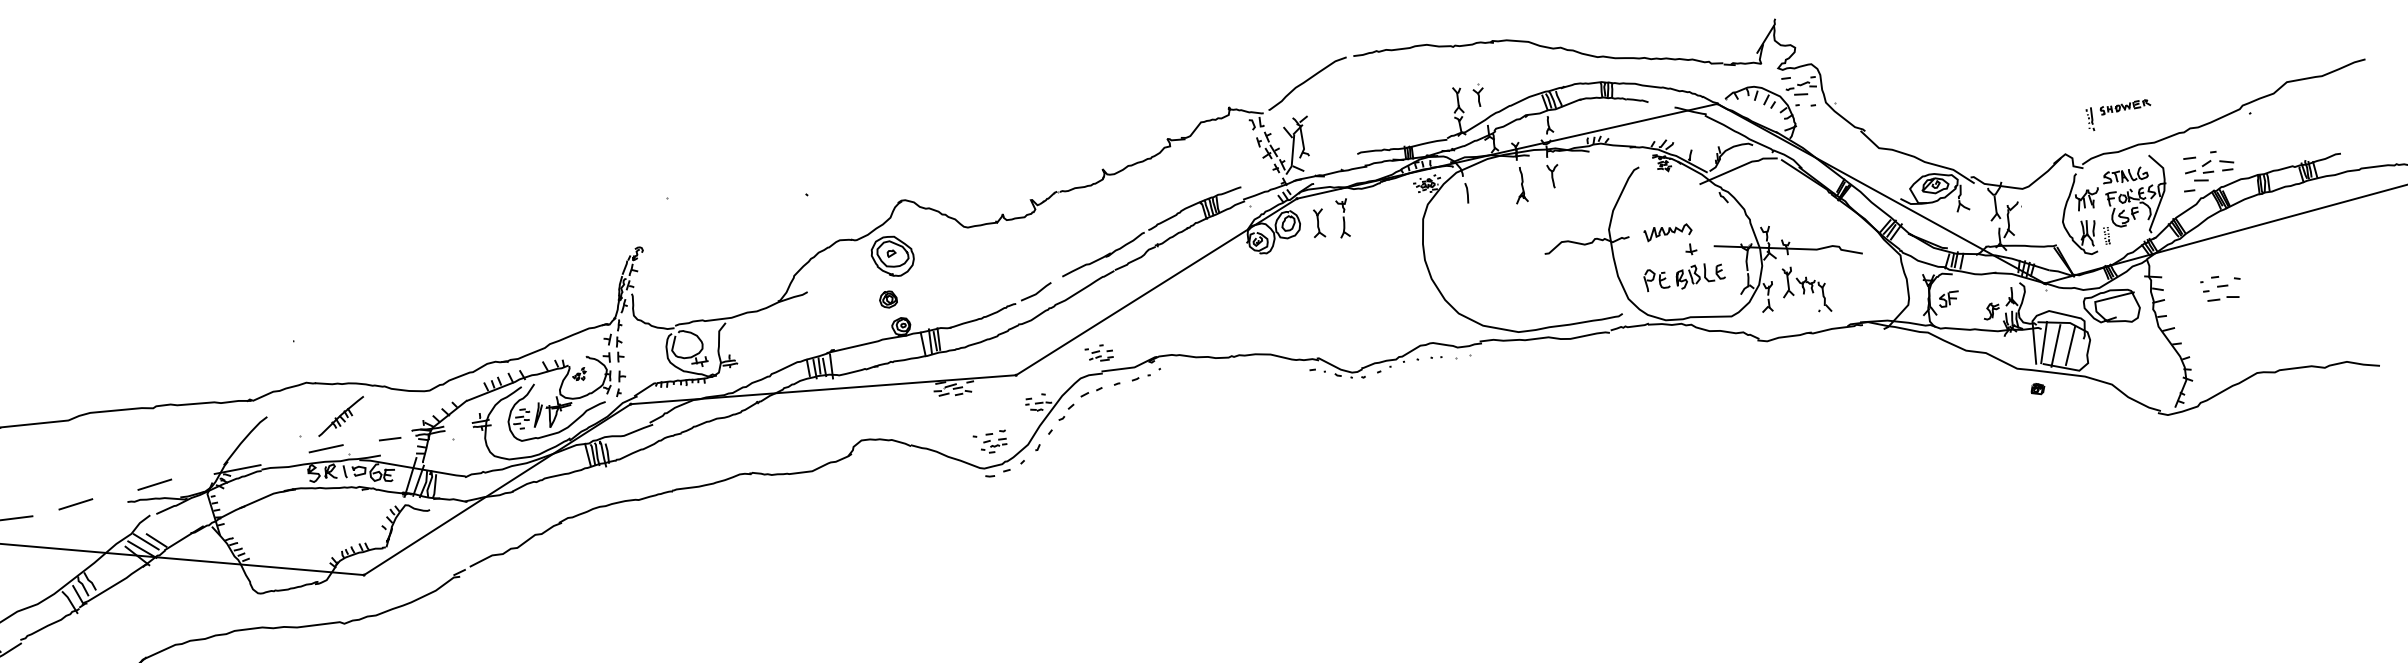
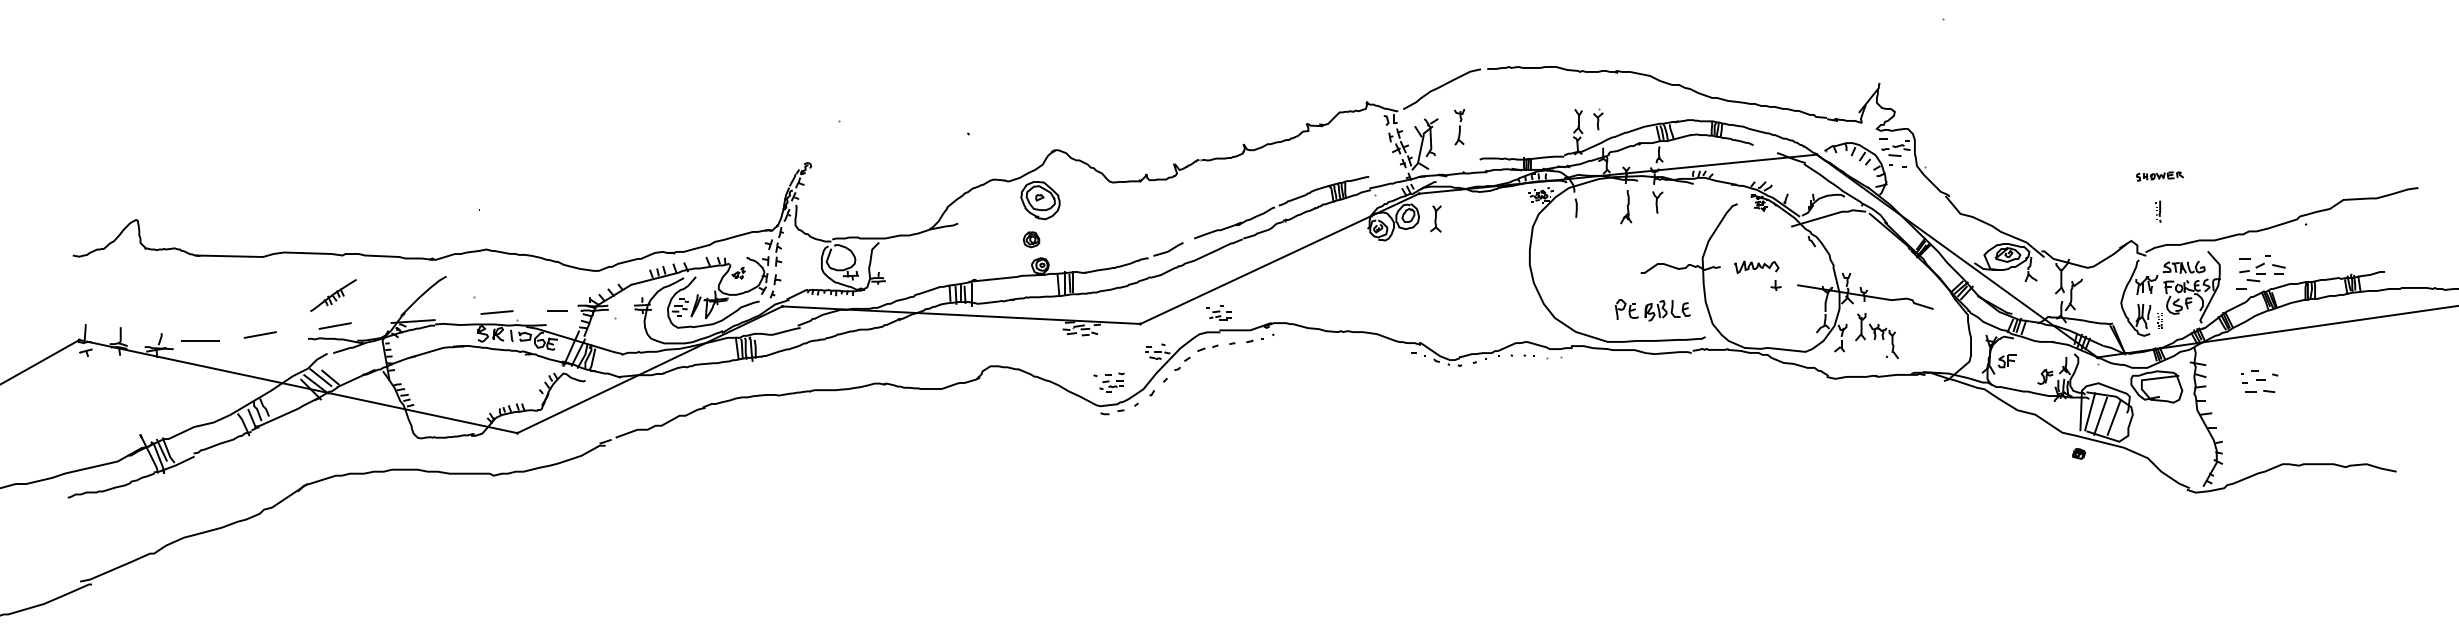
part: (2124, 107) -> (2159, 176), moved
part: (1343, 218) -> (1459, 127), moved
part: (1684, 277) -> (1652, 310), moved
part: (341, 416) -> (333, 295), moved

